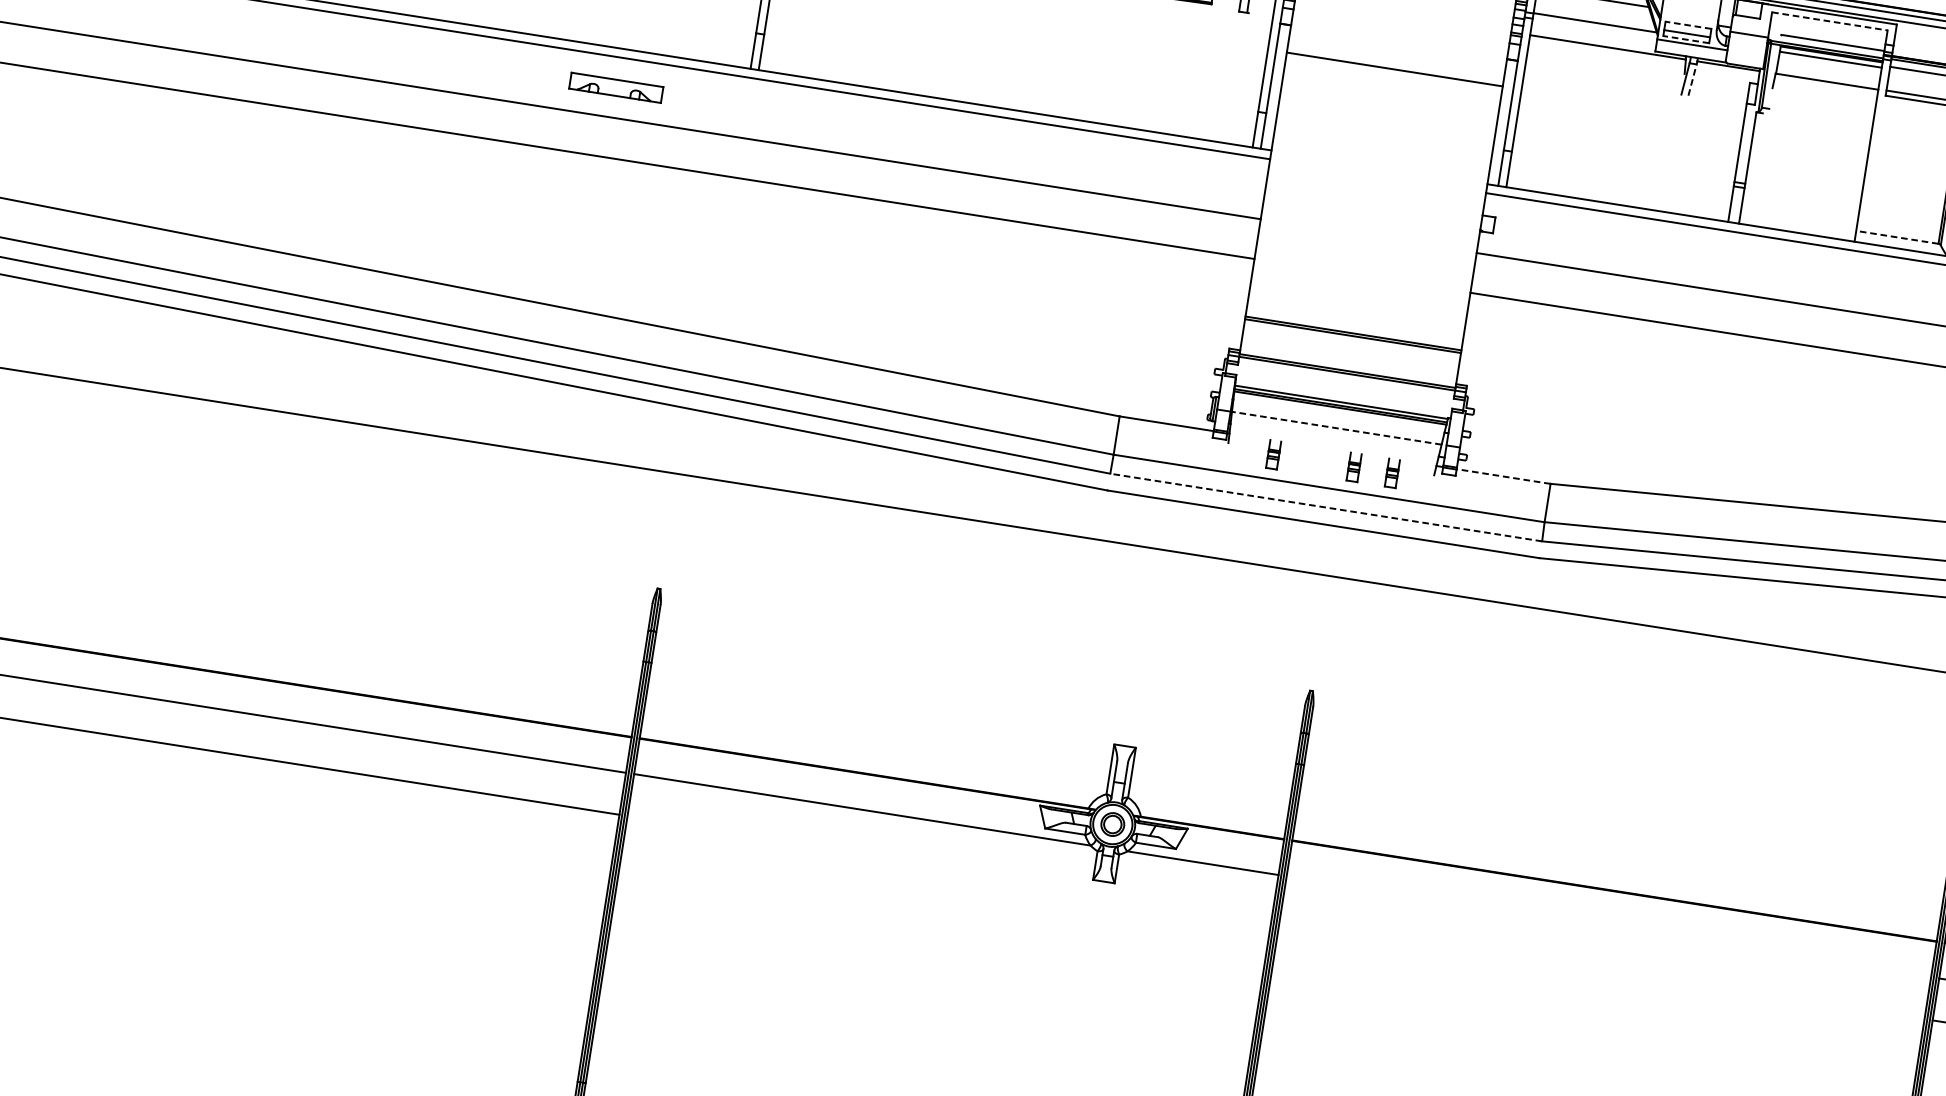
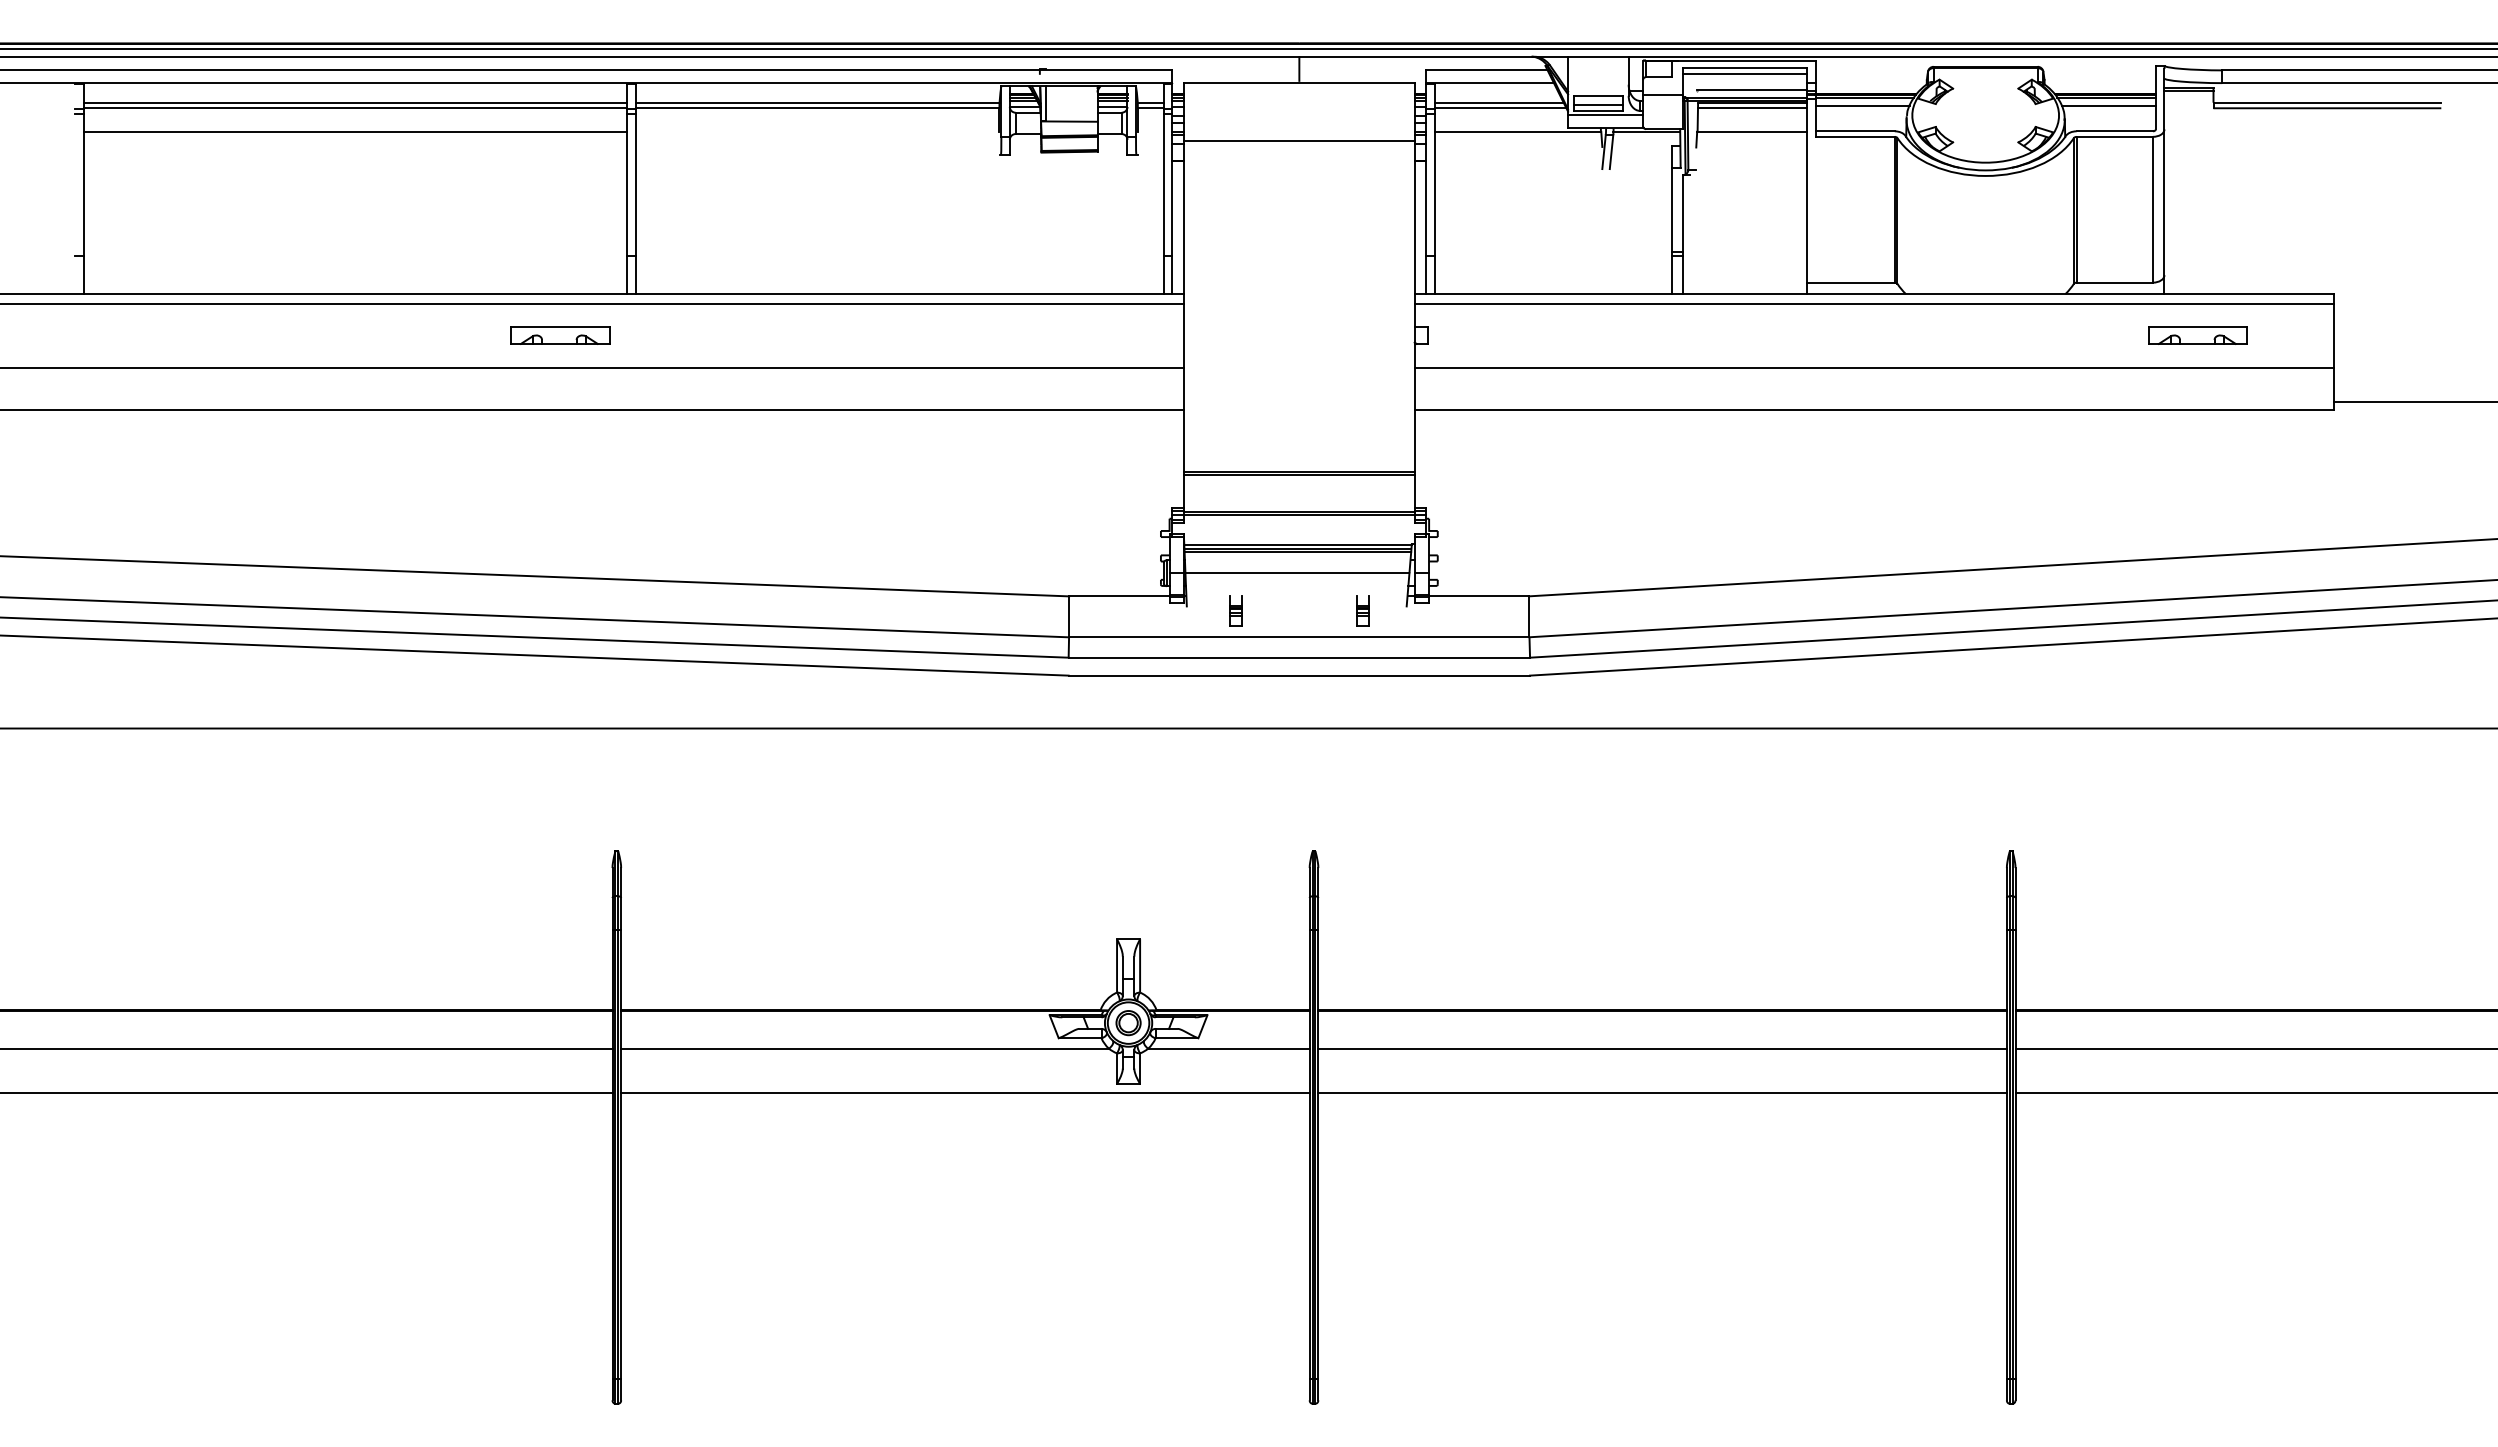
line: (1594, 17) -> (1498, 102), added
line: (1830, 21) -> (1745, 68), dashed -> solid
line: (1688, 25) -> (1598, 95), dashed -> solid
line: (1828, 26) -> (1744, 73), added
line: (1686, 39) -> (1598, 110), dashed -> solid
line: (1394, 69) -> (1299, 140), moved
line: (1692, 79) -> (1611, 151), dashed -> solid
part: (616, 87) -> (560, 335), moved
line: (1897, 237) -> (1850, 282), dashed -> solid
line: (1335, 428) -> (1296, 573), dashed -> solid
part: (1353, 466) -> (1321, 610), removed
line: (1502, 476) -> (1478, 596), dashed -> solid
line: (1326, 507) -> (1299, 657), dashed -> solid
line: (949, 866) -> (965, 1093), added
line: (1608, 926) -> (1662, 1048), added
line: (1602, 968) -> (1662, 1093), added

